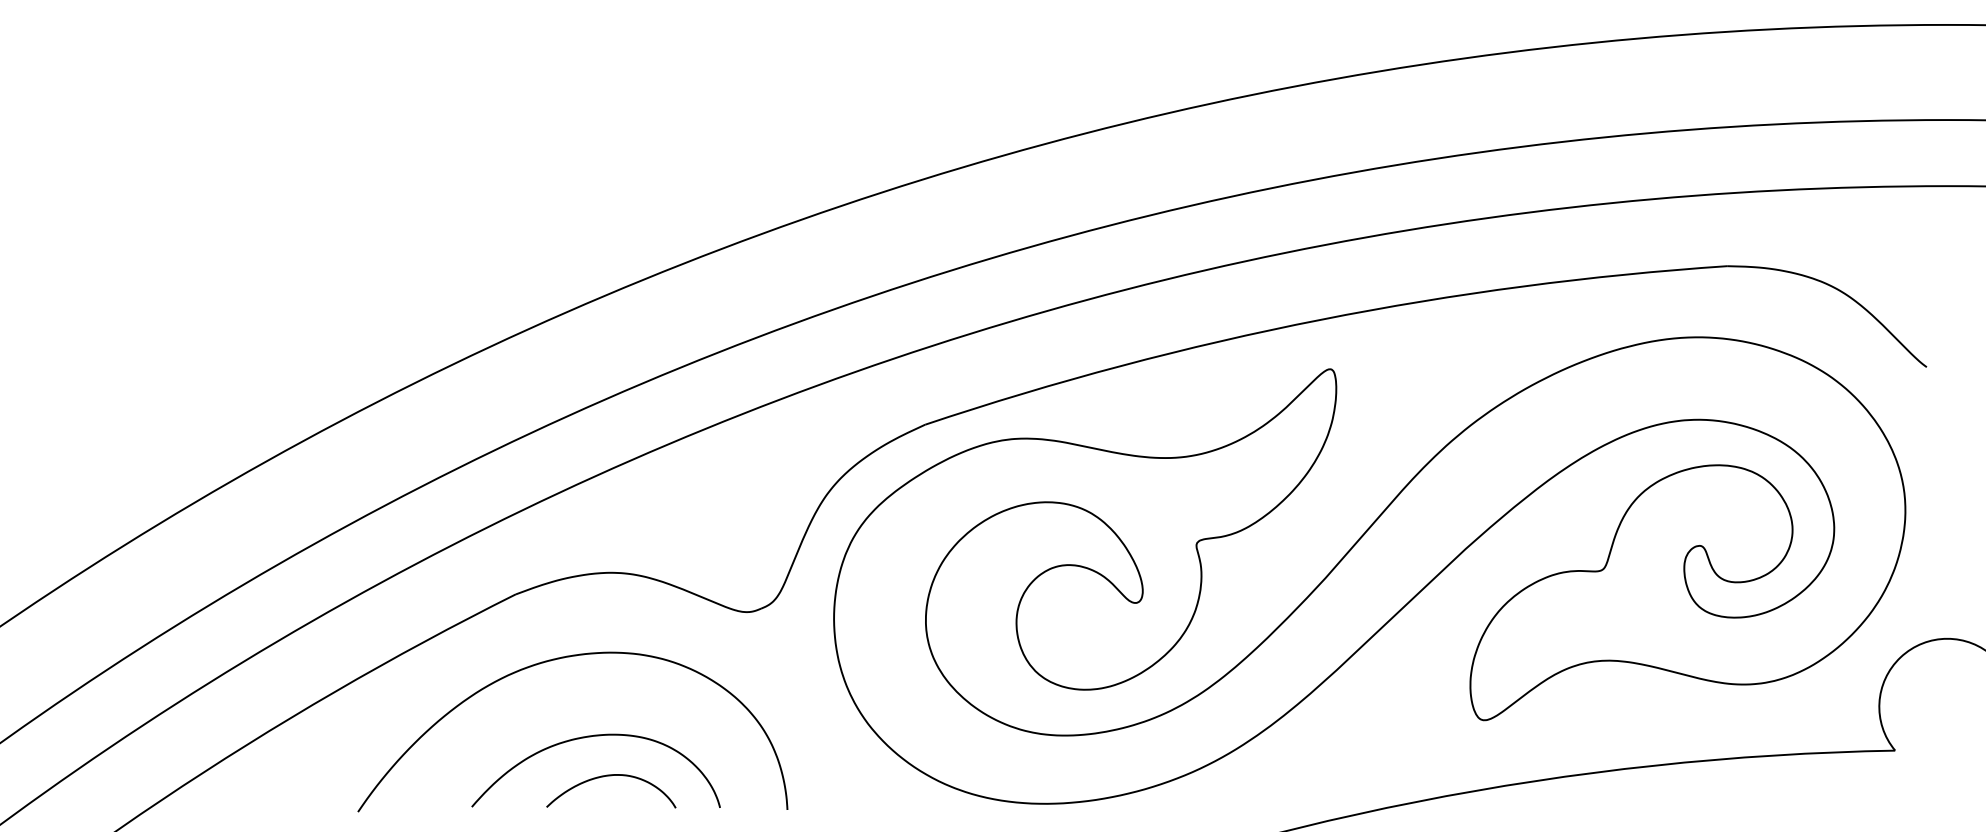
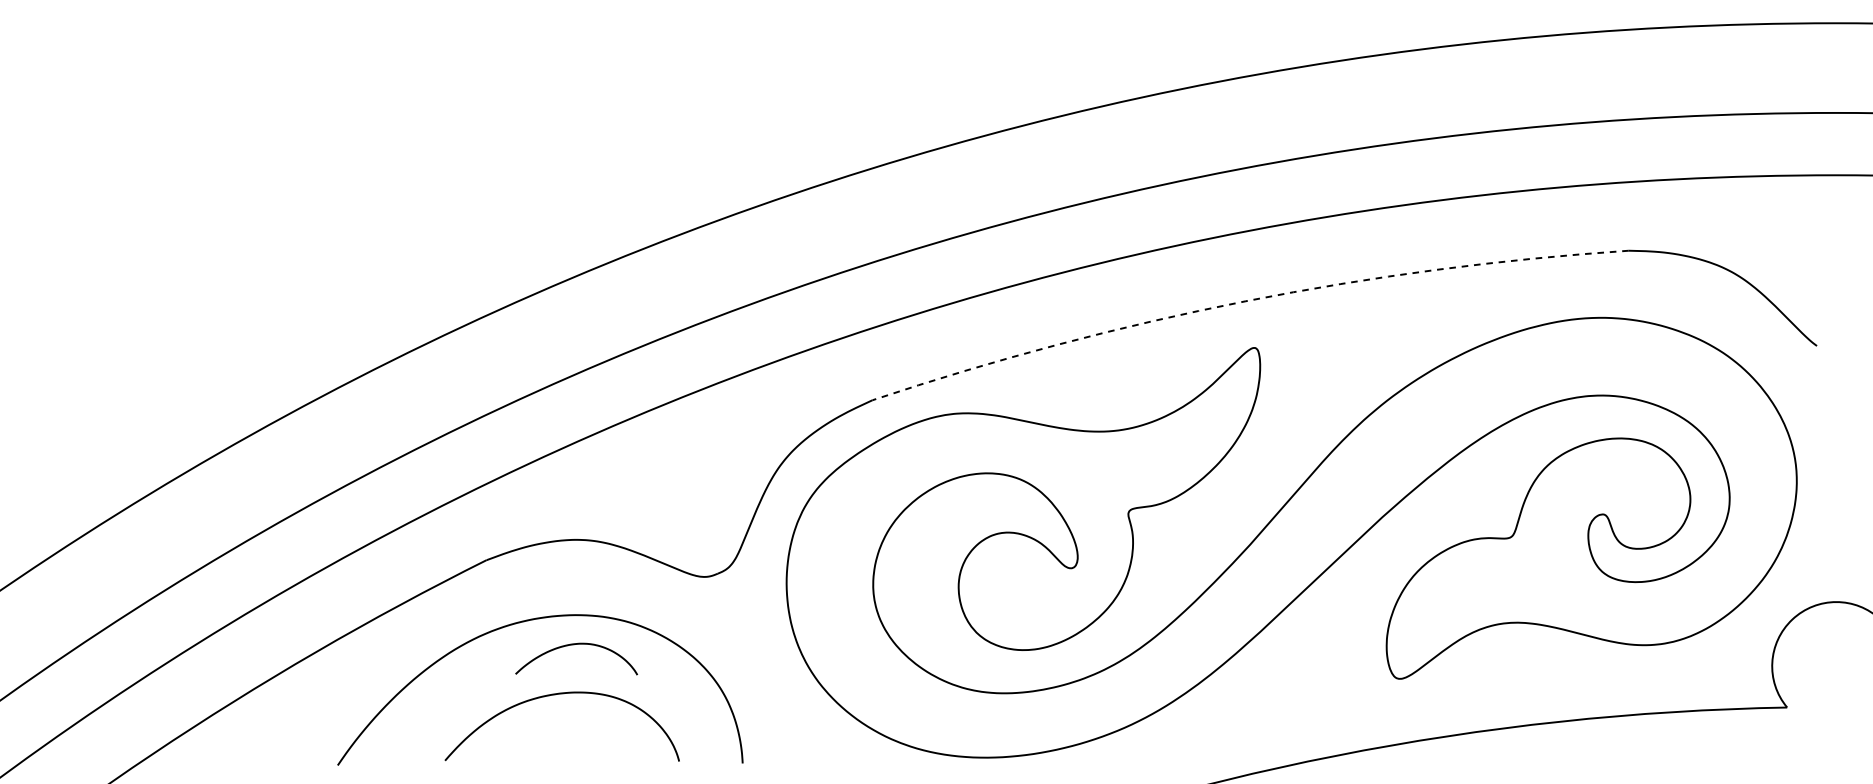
arc: (1321, 319) -> (1246, 301), solid -> dashed
curve: (611, 776) -> (576, 645), moved

